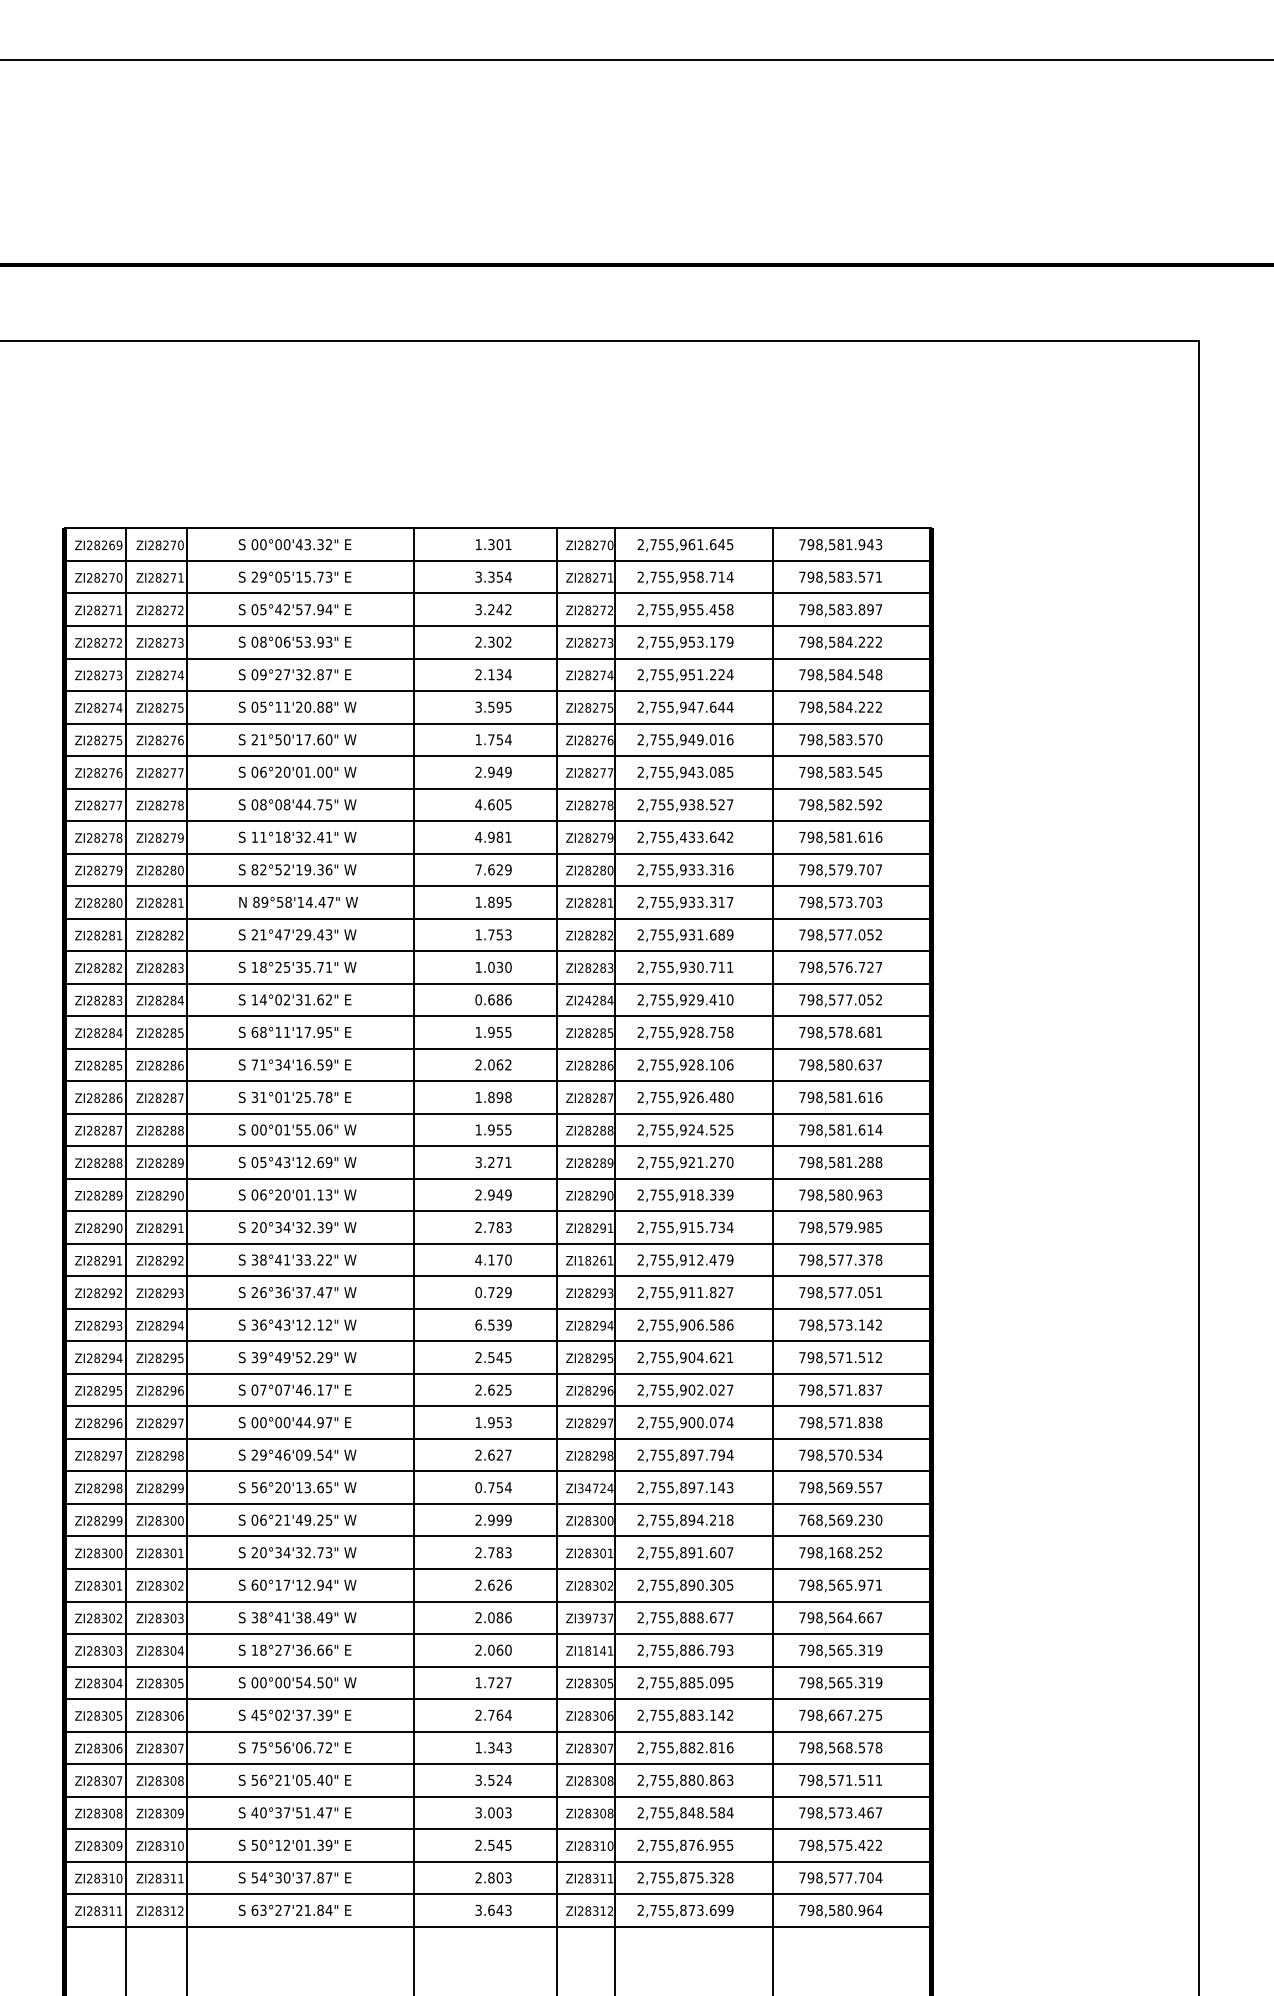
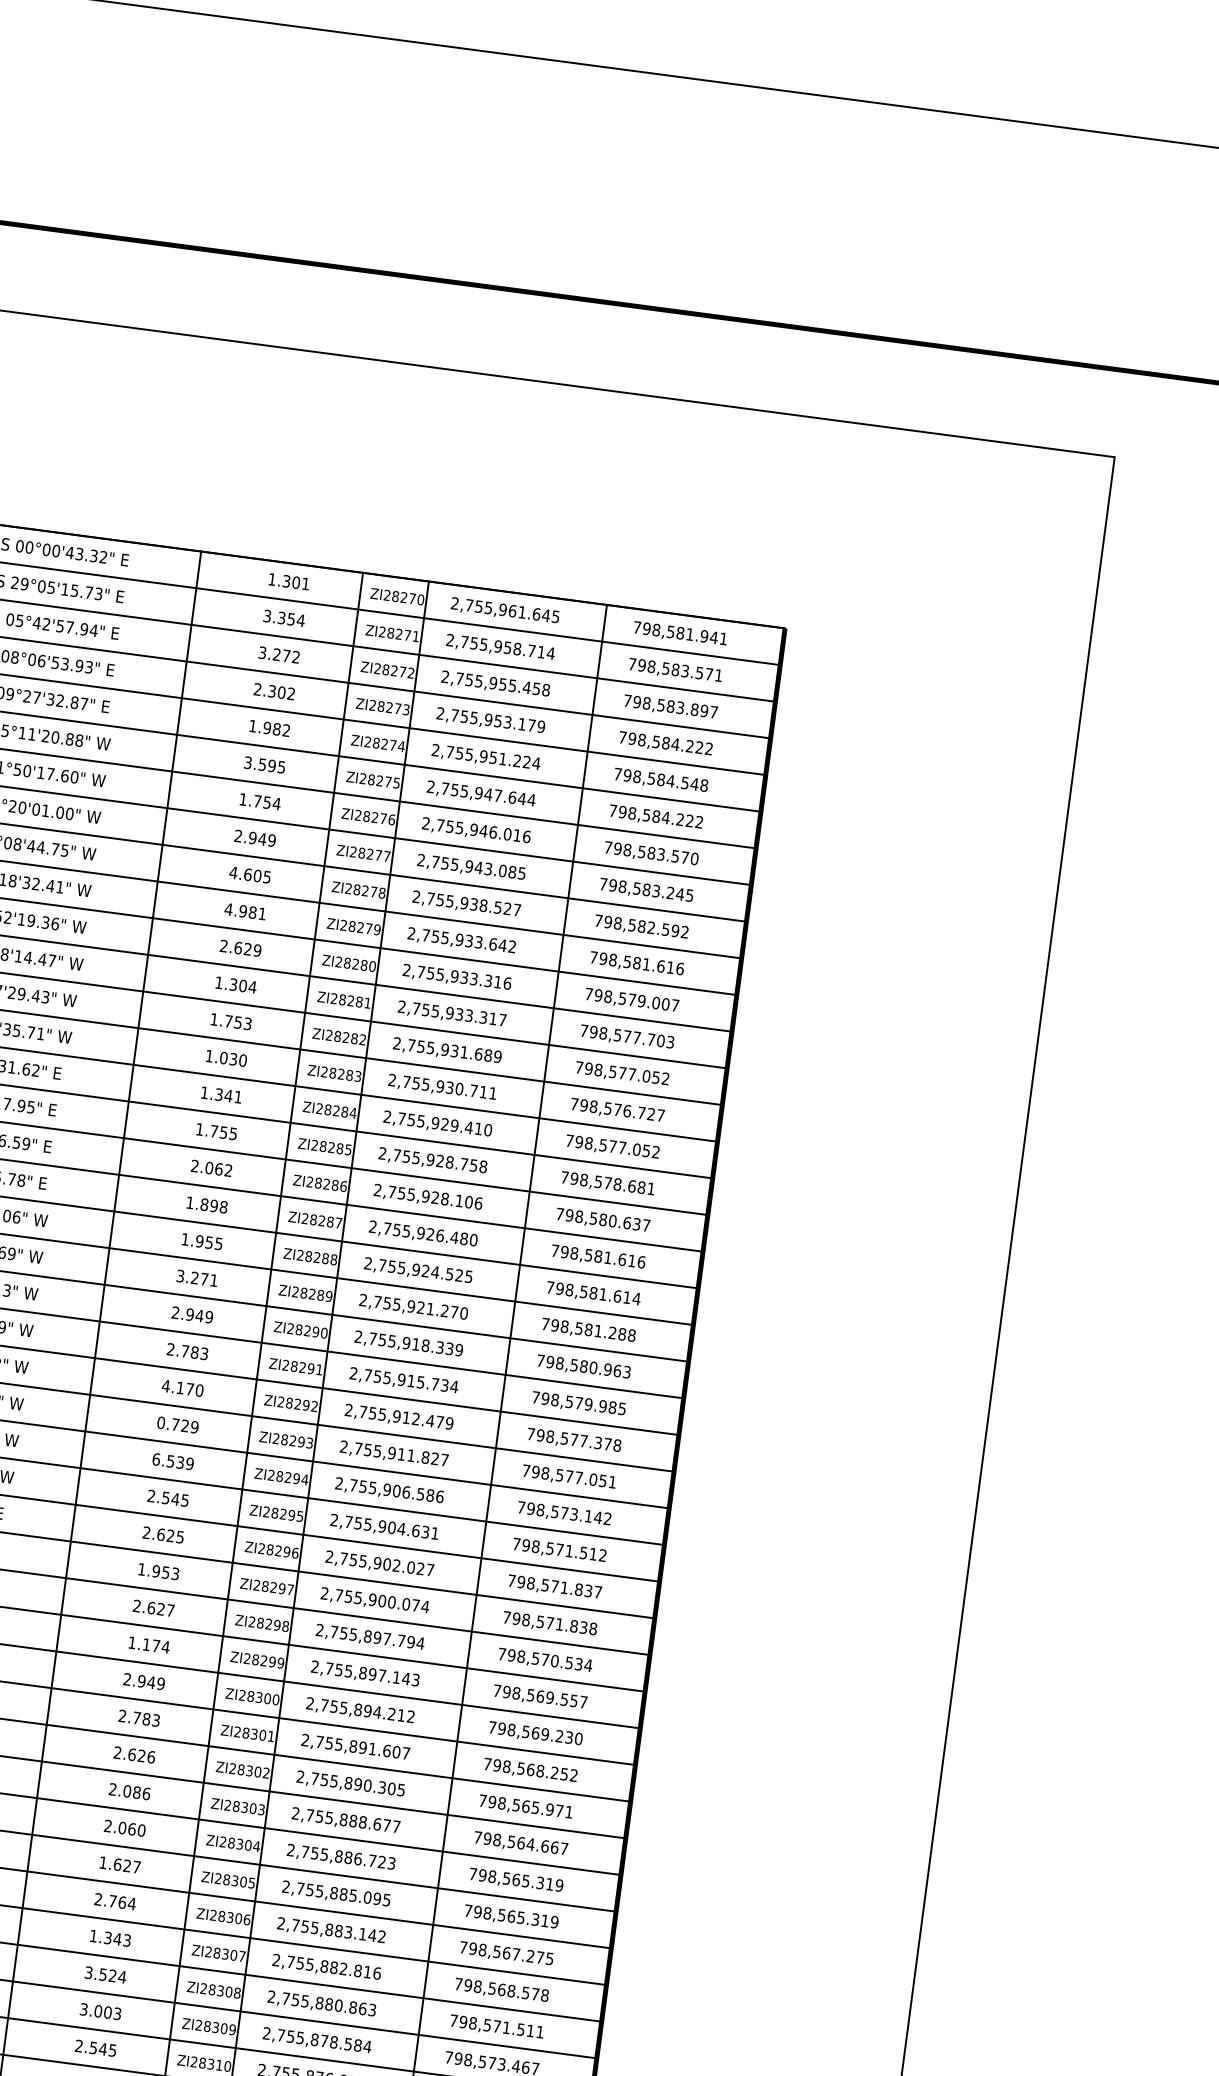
text: (878, 544) -> (723, 638), 798,581.943 -> 798,581.941
text: (499, 609) -> (286, 655), 3.242 -> 3.272
text: (493, 674) -> (269, 728), 2.134 -> 1.982
text: (700, 739) -> (493, 832), 2,755,949.016 -> 2,755,946.016
text: (861, 771) -> (670, 892), 798,583.545 -> 798,583.245
text: (682, 836) -> (458, 938), 2,755,433.642 -> 2,755,933.642
text: (478, 869) -> (223, 945), 7.629 -> 2.629
text: (861, 869) -> (655, 1002), 798,579.707 -> 798,579.007
text: (499, 901) -> (242, 984), 1.895 -> 1.304
text: (849, 901) -> (637, 1036), 798,573.703 -> 798,577.703
text: (493, 999) -> (221, 1094), 0.686 -> 1.341
text: (588, 1000) -> (328, 1109), ZI24284 -> ZI28284
text: (491, 1031) -> (214, 1130), 1.955 -> 1.755
text: (595, 1260) -> (297, 1403), ZI18261 -> ZI28292
text: (721, 1357) -> (425, 1532), 2,755,904.621 -> 2,755,904.631
text: (488, 1487) -> (143, 1644), 0.754 -> 1.174
text: (595, 1488) -> (263, 1661), ZI34724 -> ZI28299
text: (499, 1519) -> (150, 1681), 2.999 -> 2.949
text: (730, 1519) -> (411, 1716), 2,755,894.218 -> 2,755,894.212
text: (810, 1519) -> (501, 1727), 768,569.230 -> 798,569.230
text: (832, 1552) -> (521, 1768), 798,168.252 -> 798,568.252
text: (595, 1618) -> (244, 1807), ZI39737 -> ZI28303
text: (721, 1649) -> (382, 1861), 2,755,886.793 -> 2,755,886.723
text: (595, 1650) -> (239, 1843), ZI18141 -> ZI28304
text: (491, 1682) -> (117, 1864), 1.727 -> 1.627
text: (832, 1714) -> (497, 1951), 798,667.275 -> 798,567.275
text: (691, 1812) -> (323, 2040), 2,755,848.584 -> 2,755,878.584
text: (610, 1813) -> (232, 2029), ZI28308 -> ZI28309

